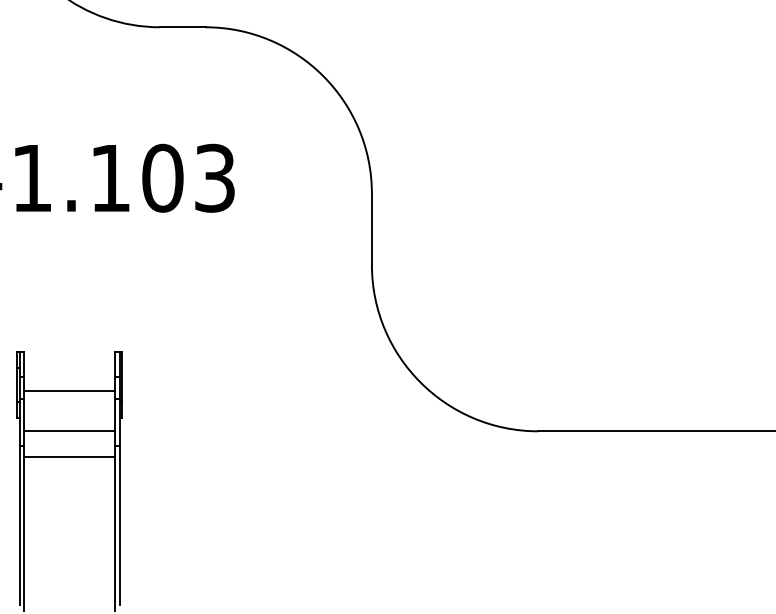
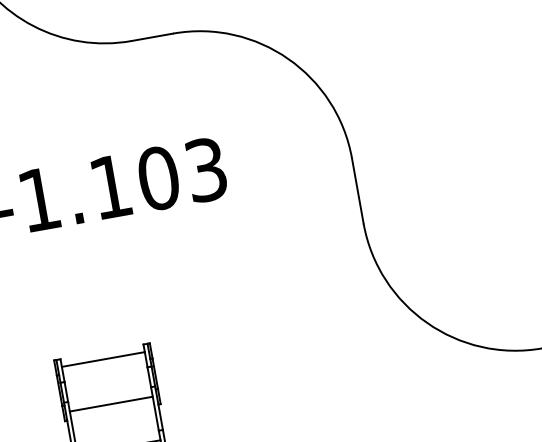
line: (69, 391) -> (103, 359), moved
line: (69, 431) -> (111, 404), moved

